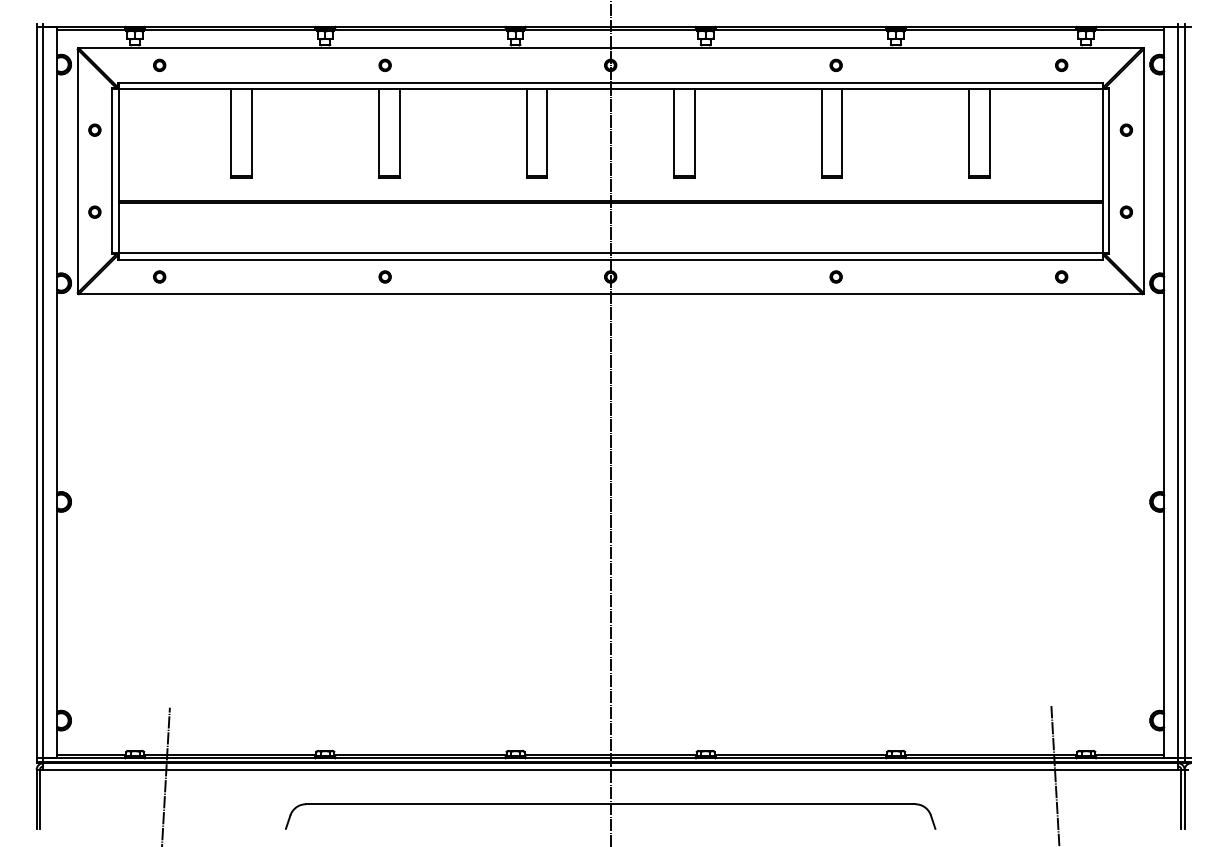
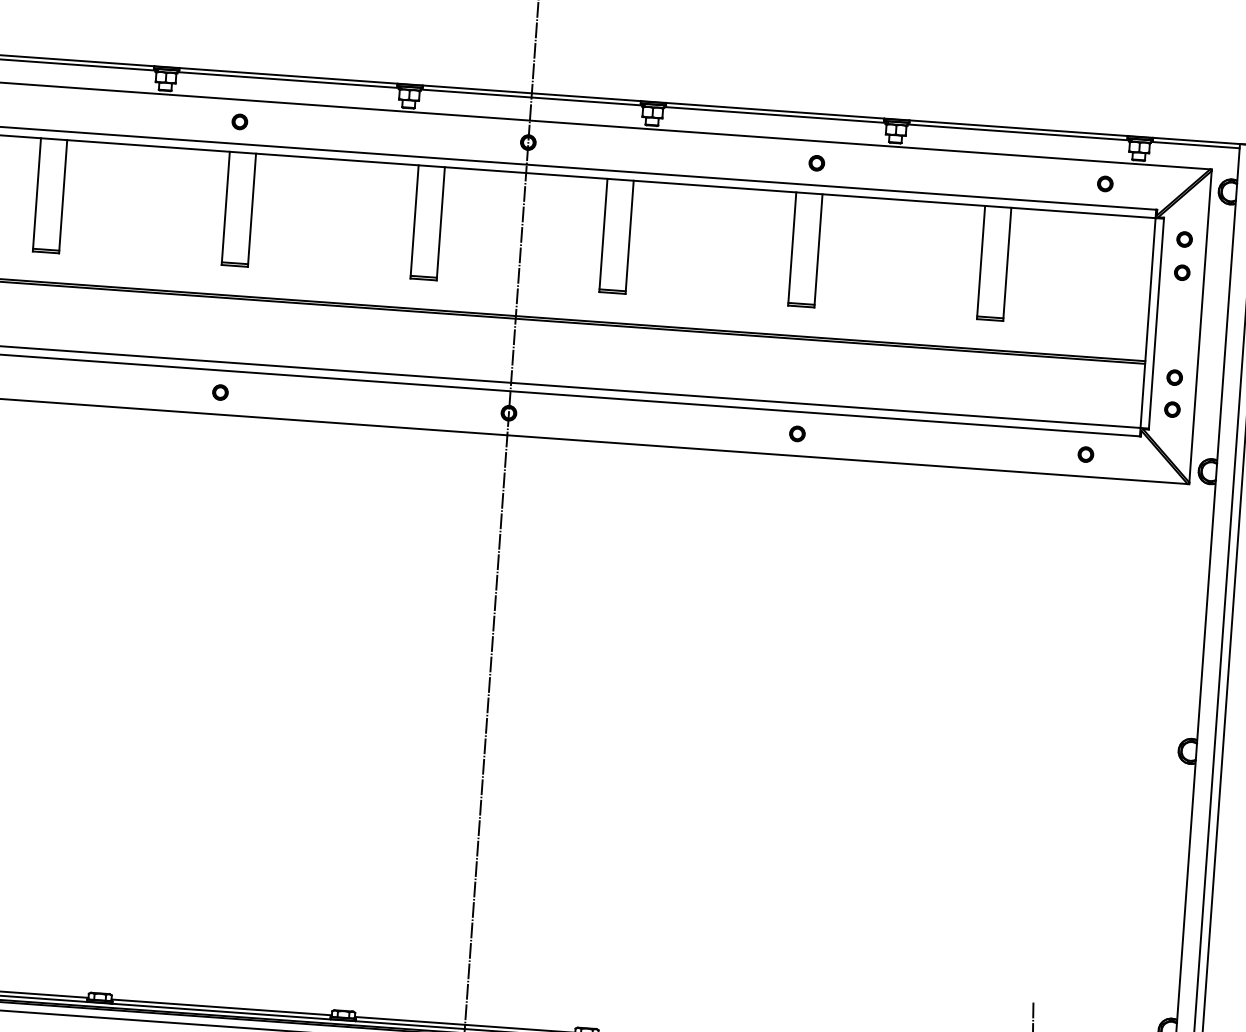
part: (1126, 103) -> (1184, 238), added
part: (1126, 236) -> (1172, 408), added

